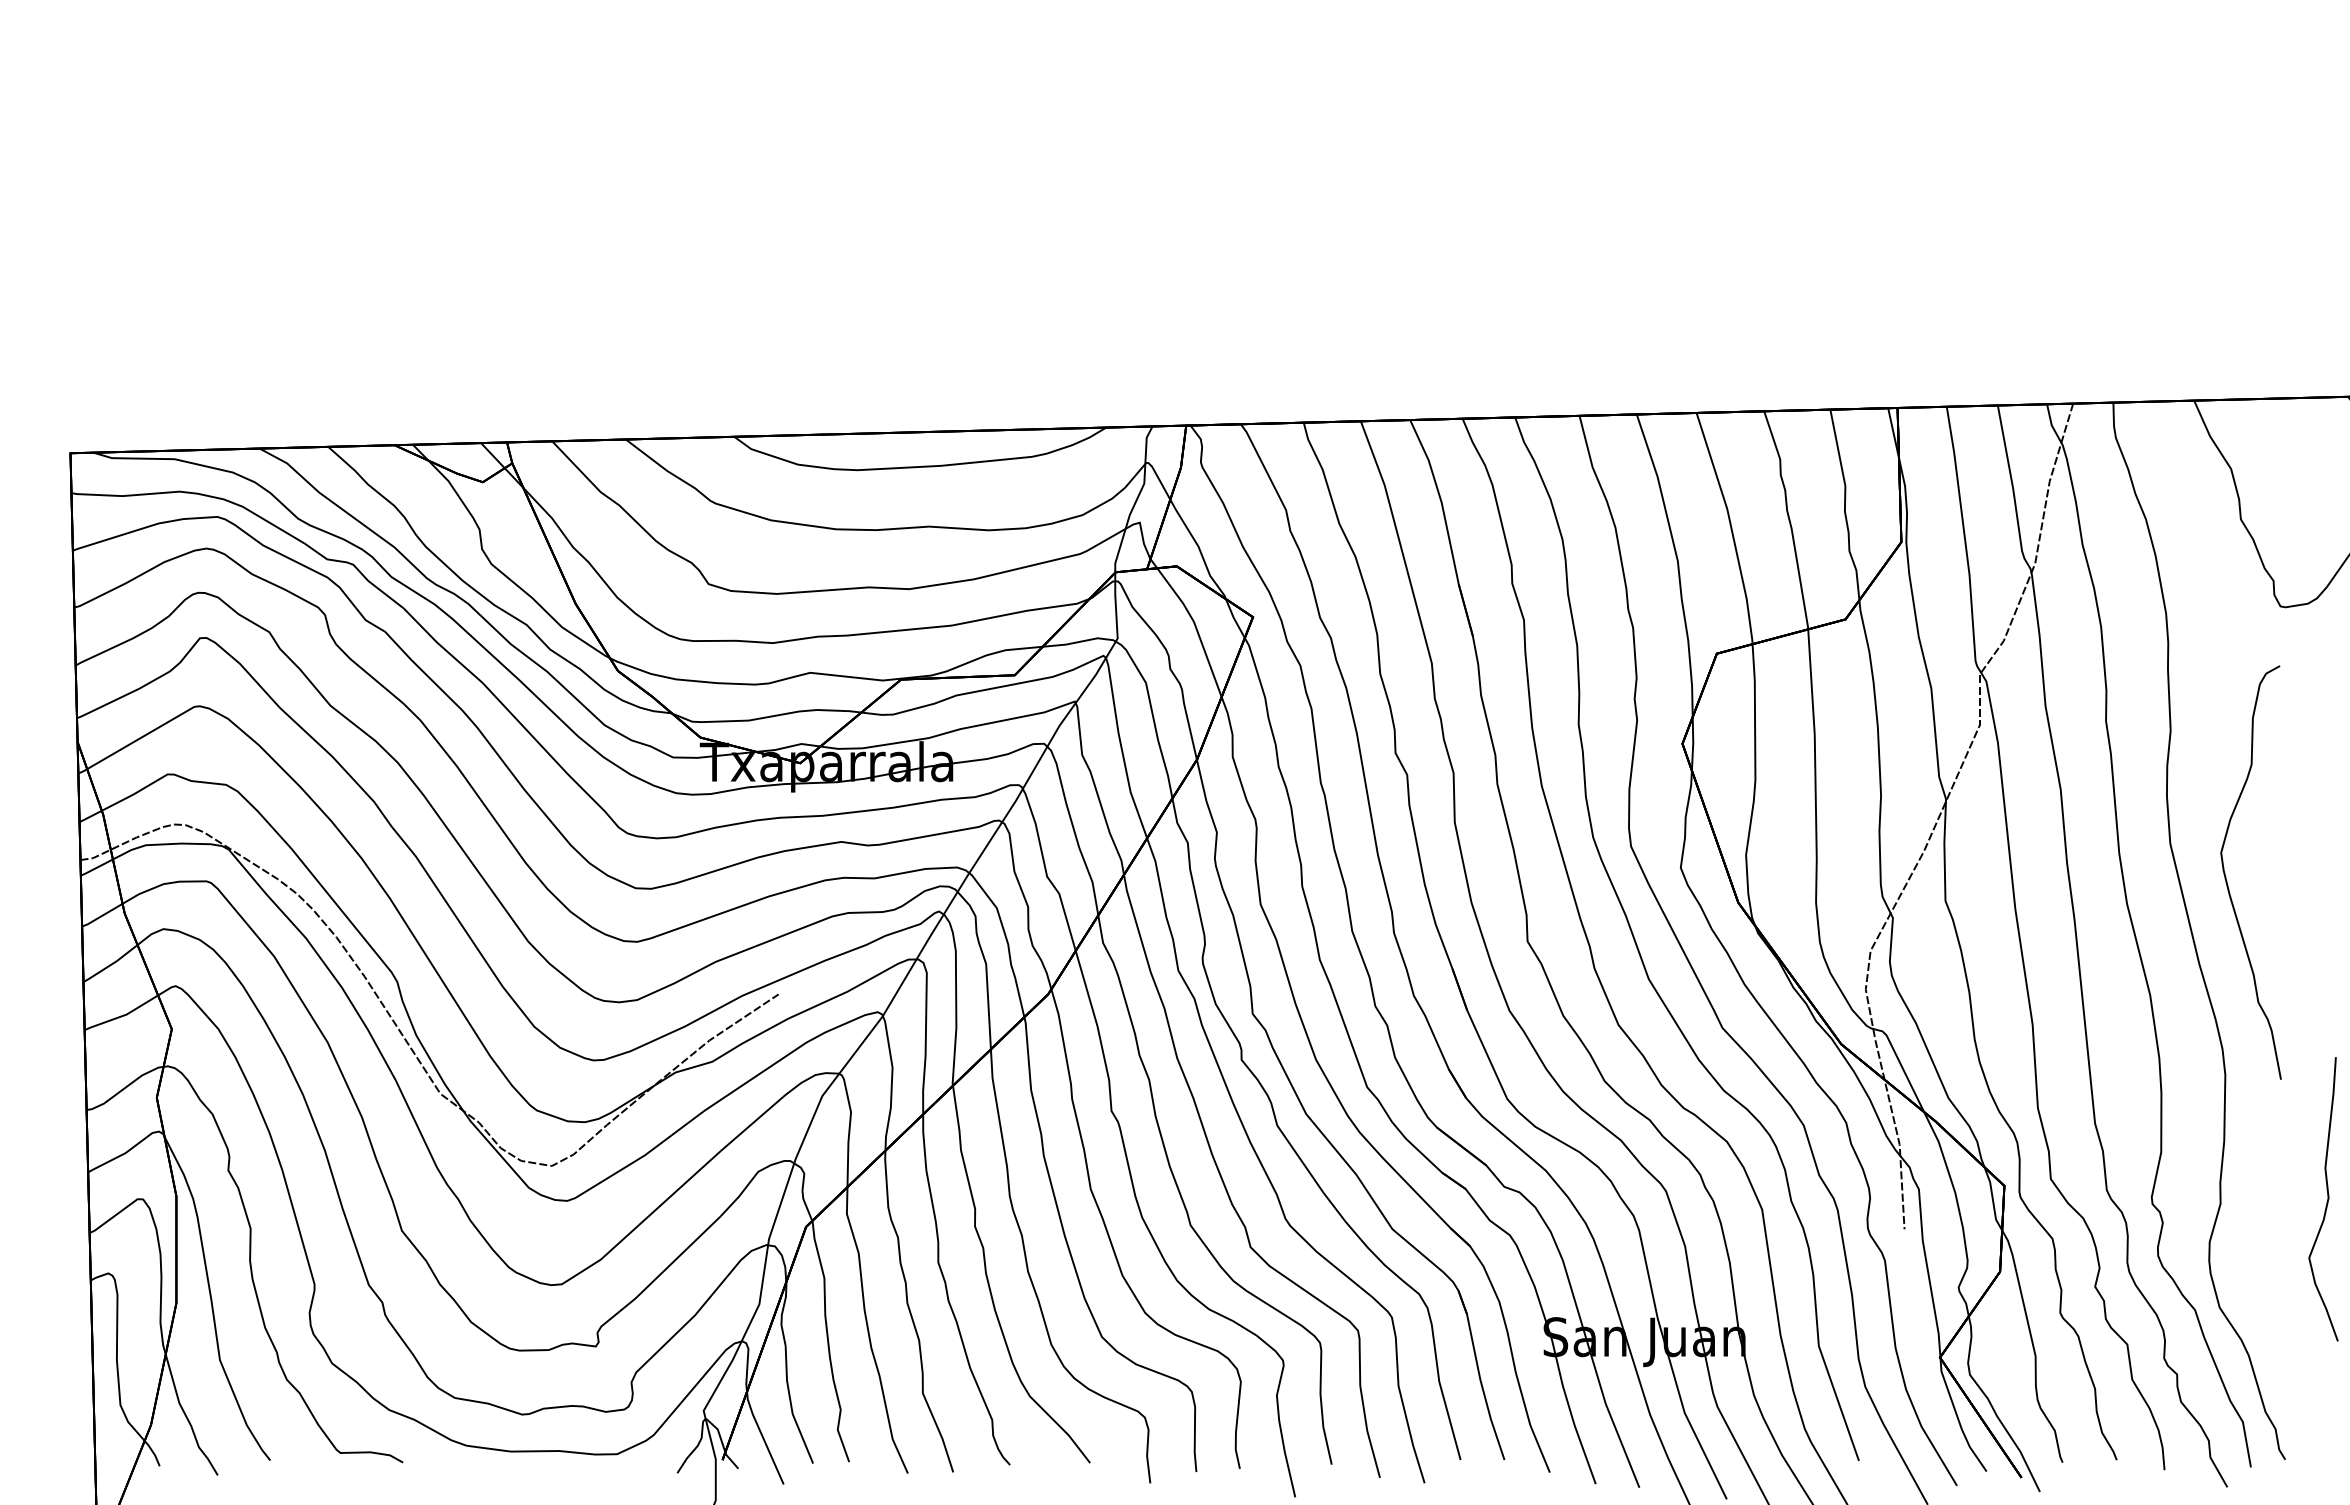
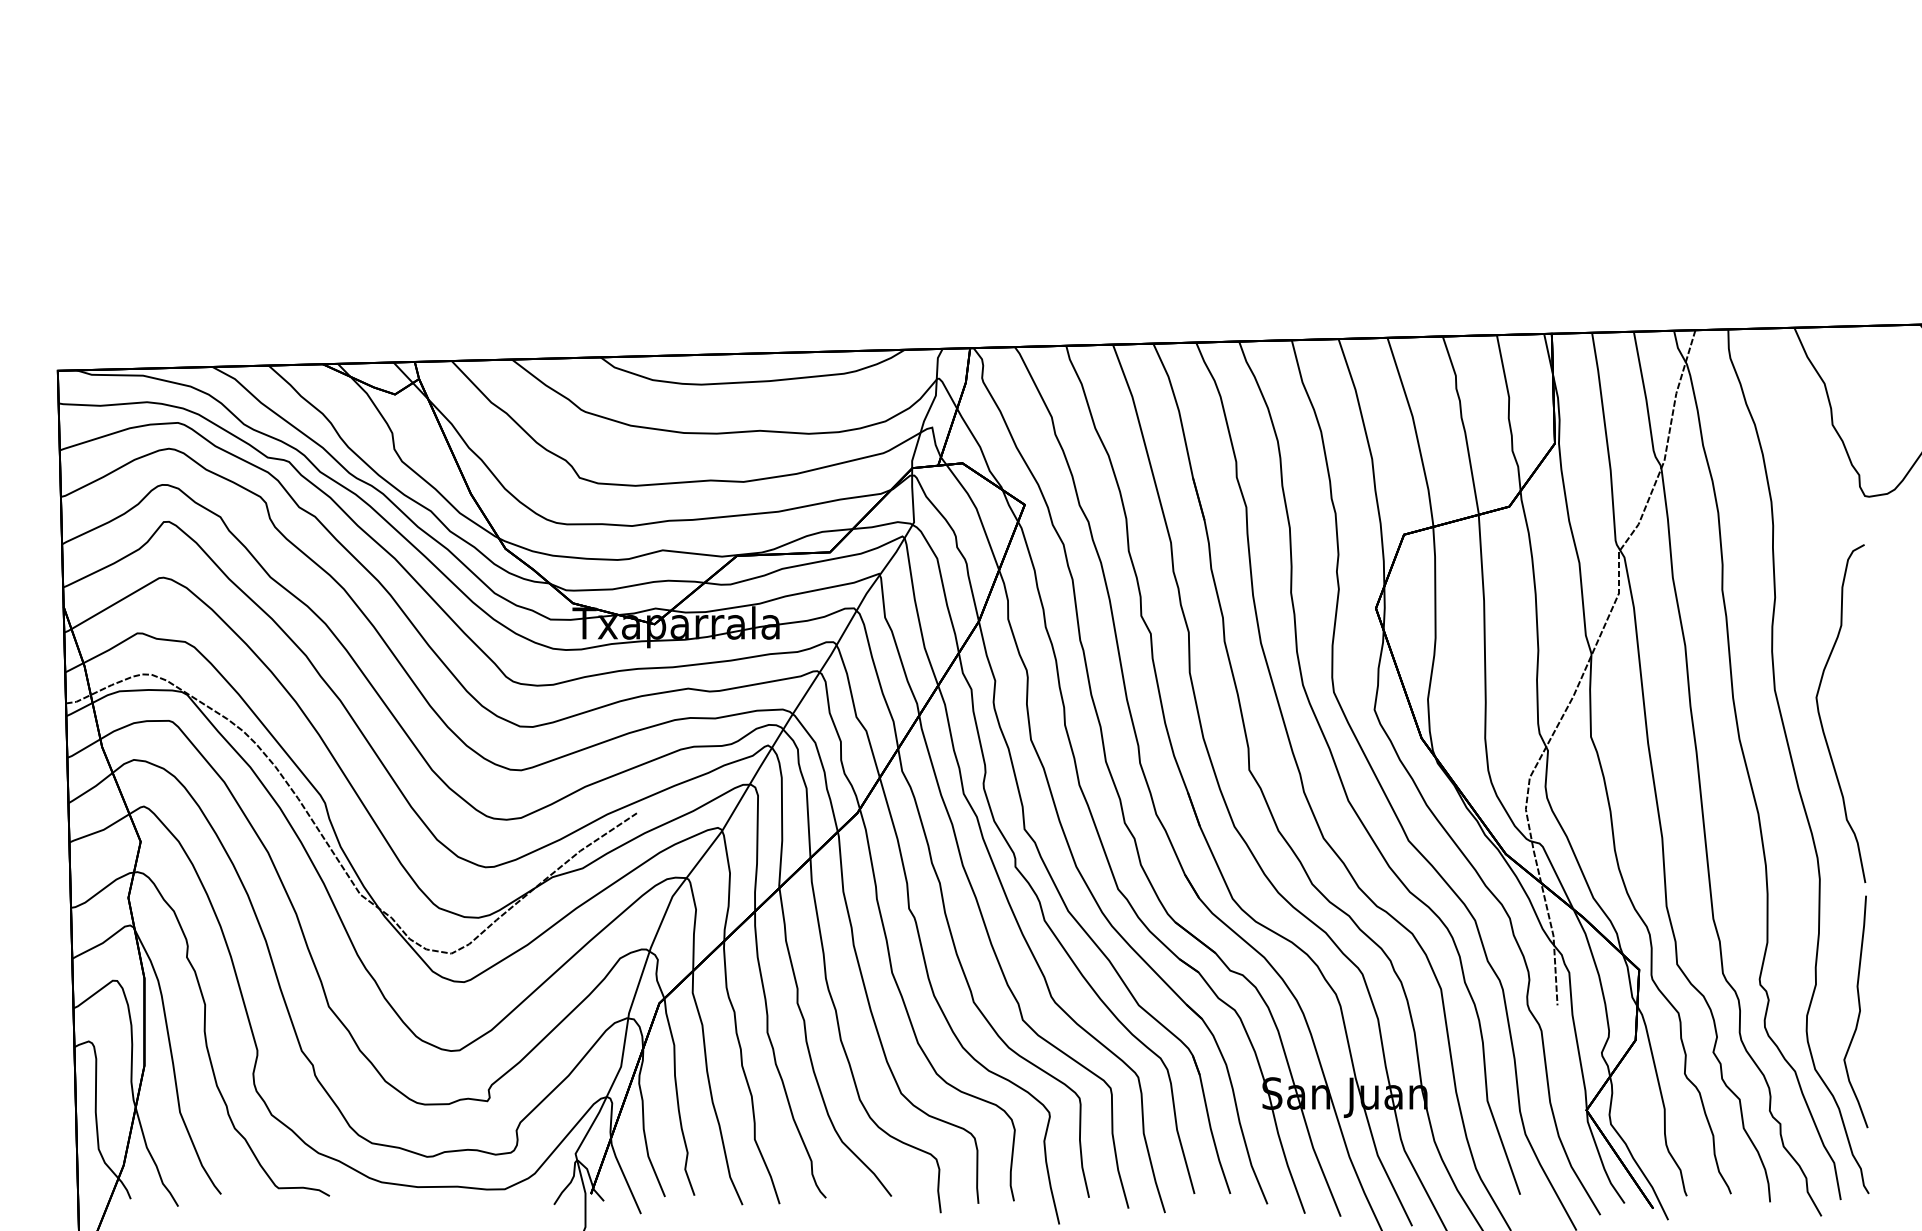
curve: (2326, 1201) -> (1858, 1013), moved

